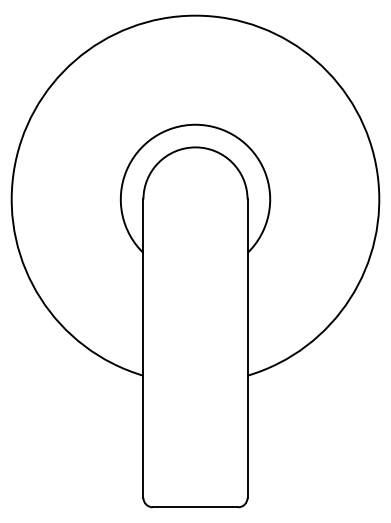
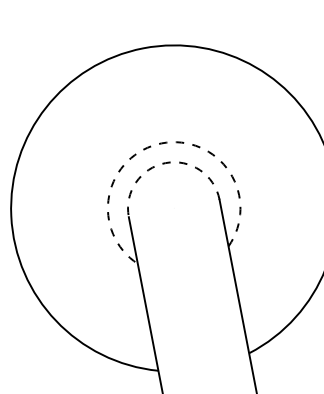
arc: (195, 124) -> (161, 143), solid -> dashed
arc: (195, 147) -> (165, 163), solid -> dashed

